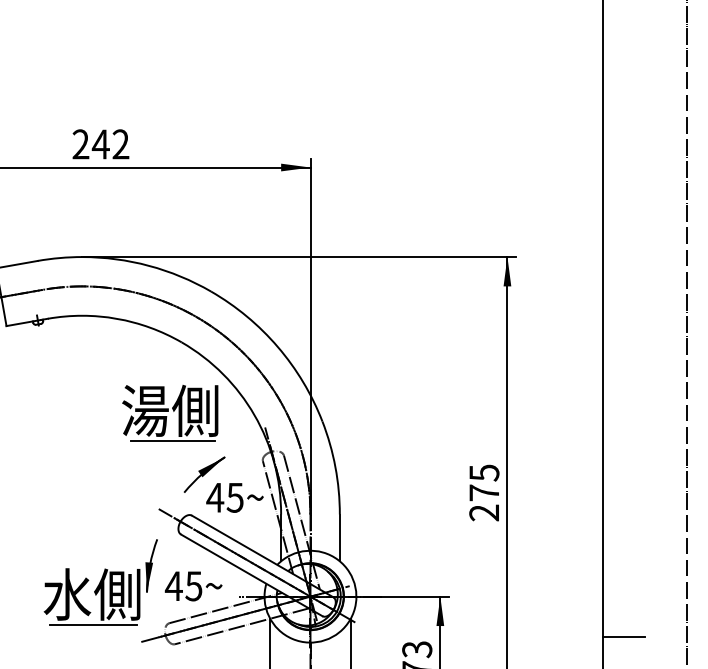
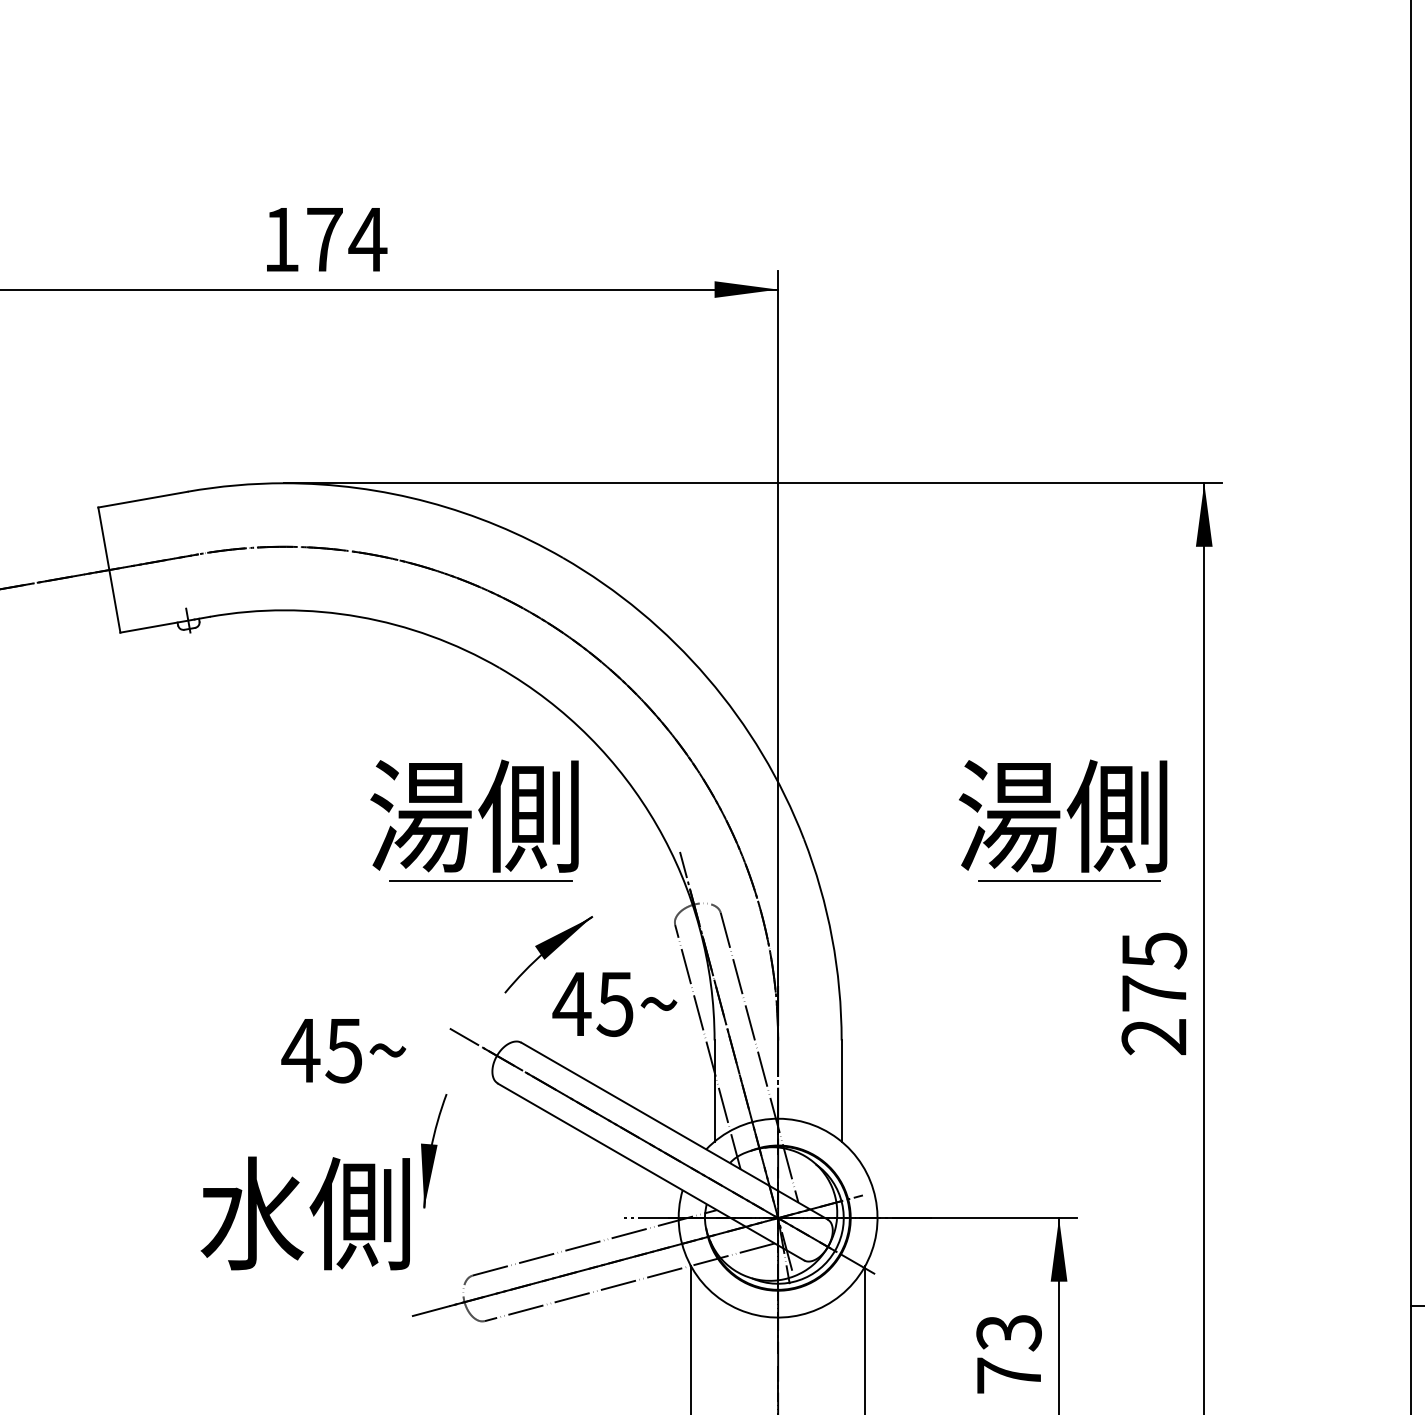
text: (100, 144) -> (323, 239), 242 -> 174
part: (442, 413) -> (1063, 821), added
text: (193, 586) -> (343, 1051), moved
line: (93, 624) -> (308, 1278), removed

